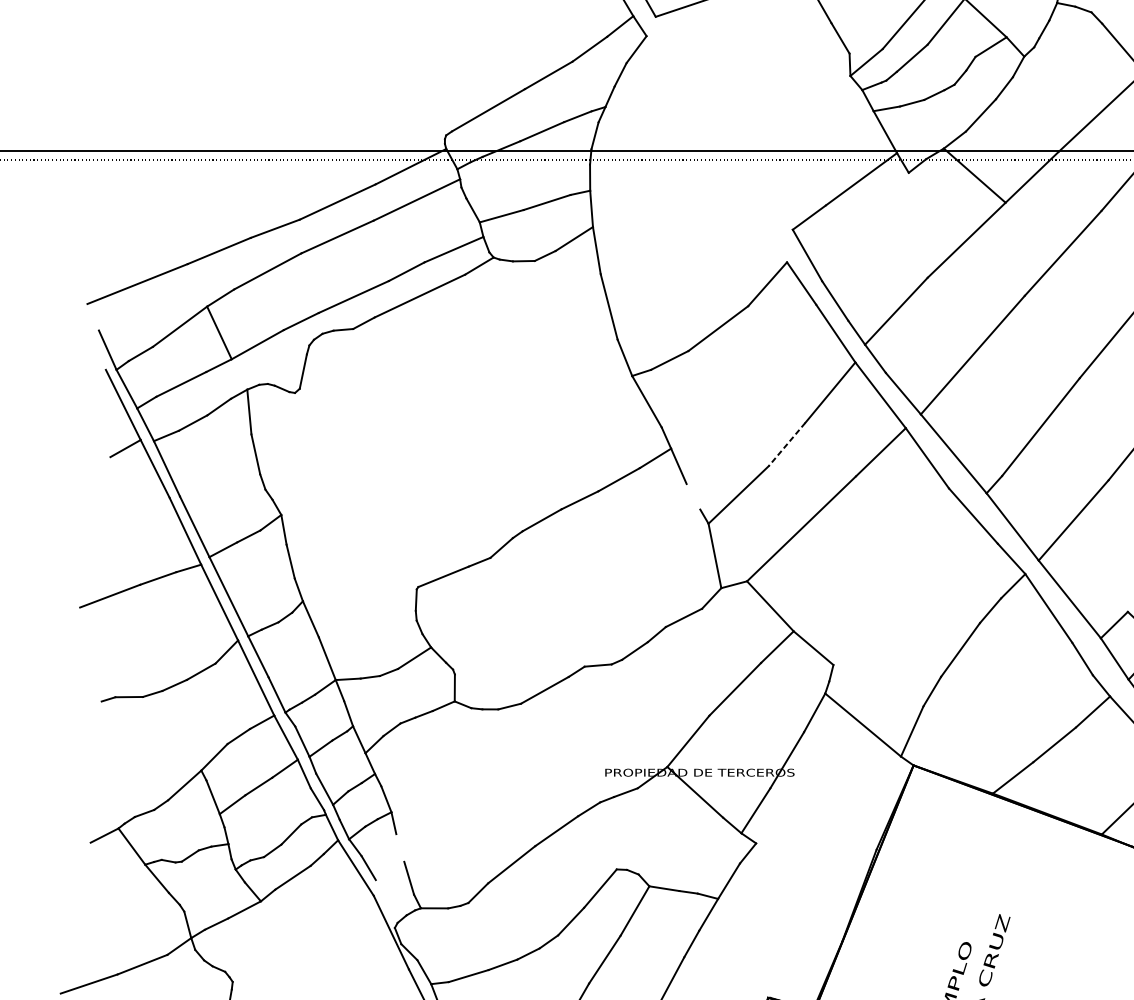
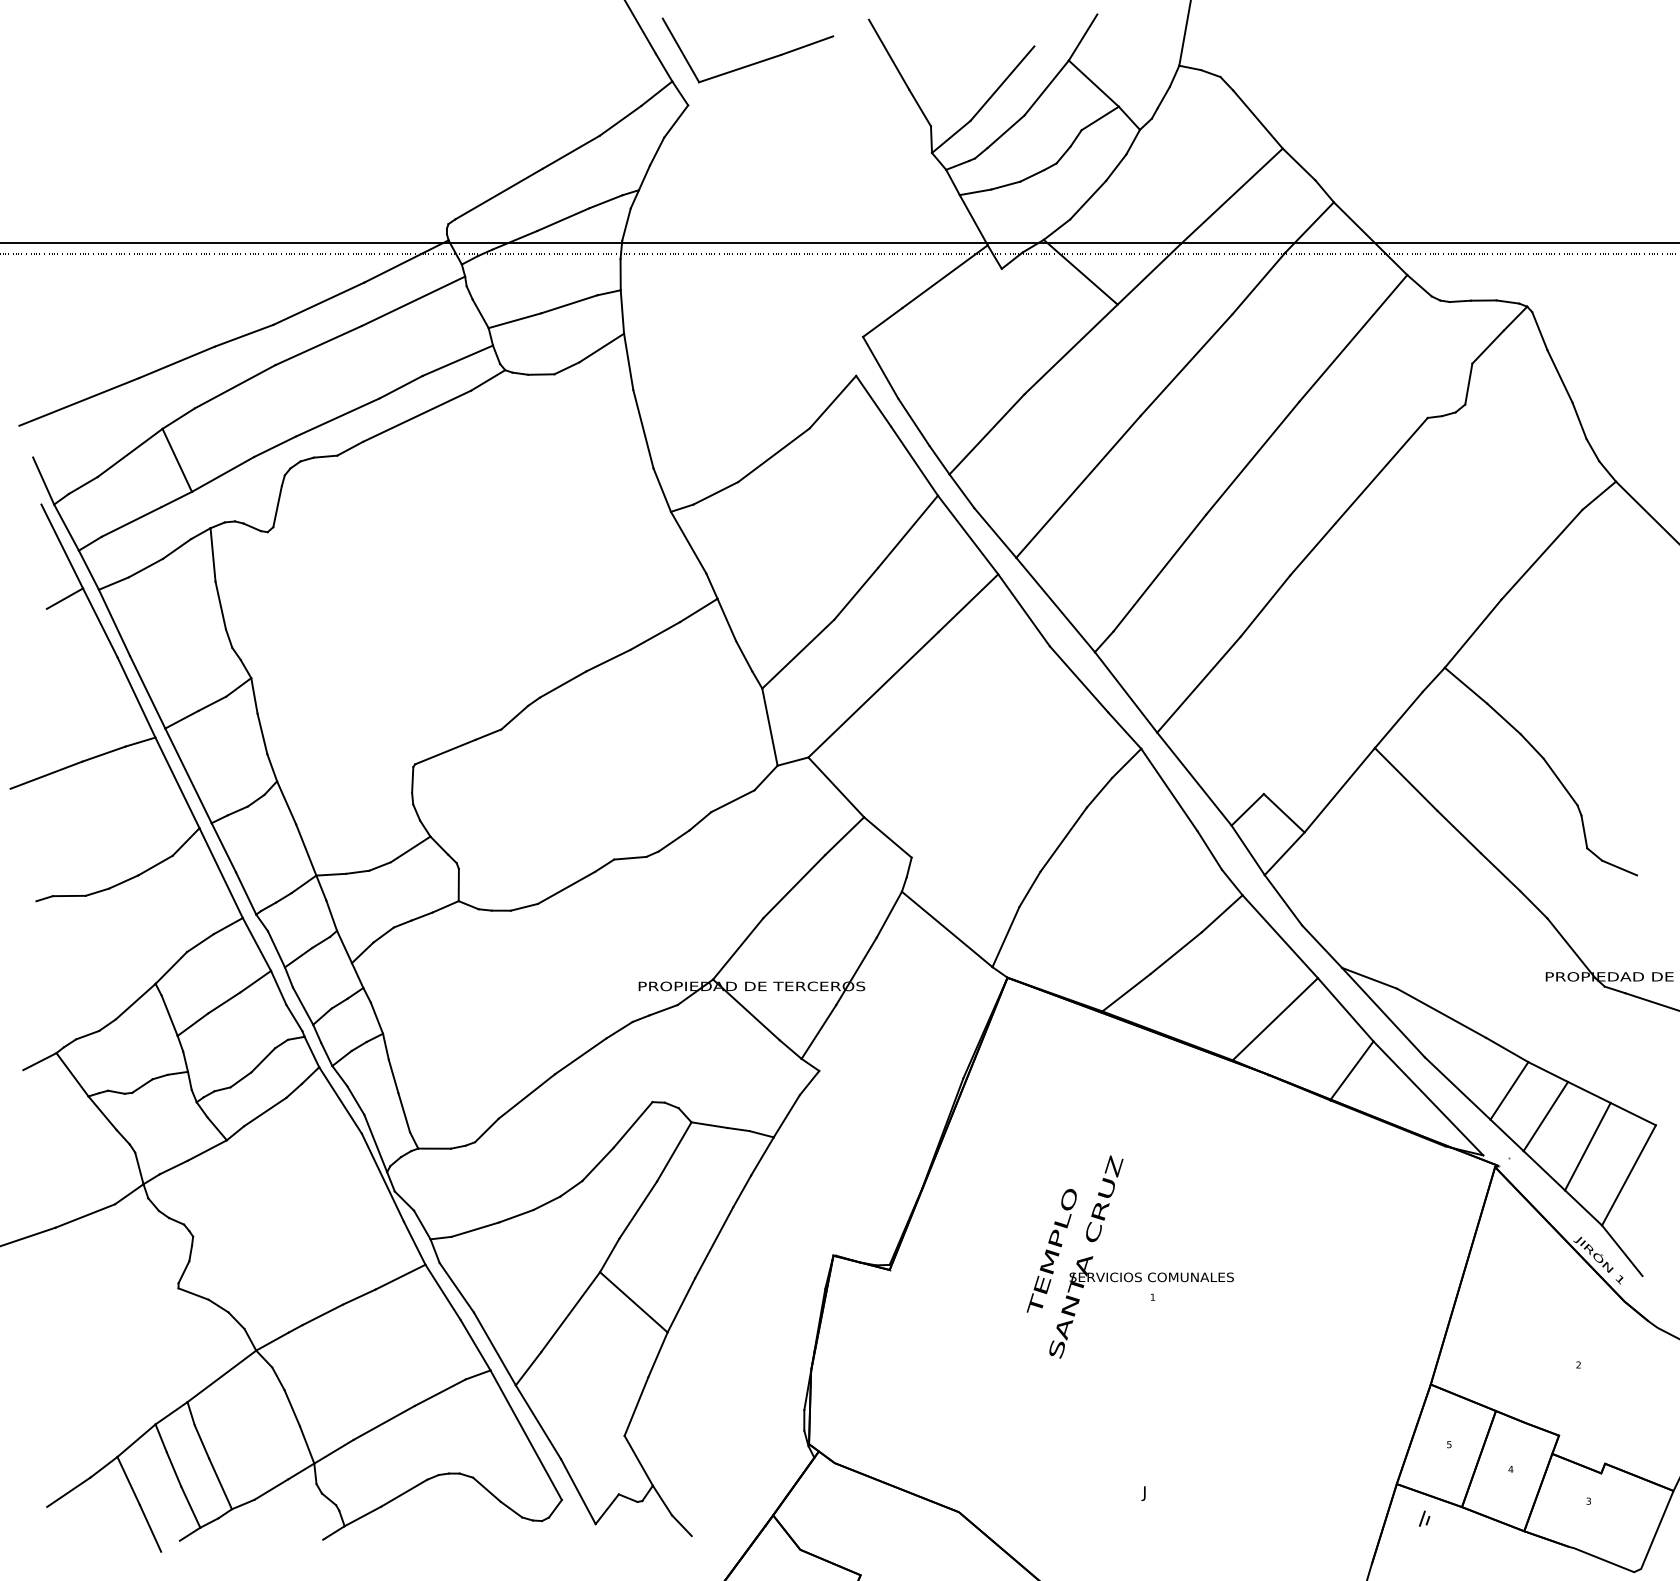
line: (787, 444) -> (856, 593), dashed -> solid
line: (693, 496) -> (744, 656), added
line: (400, 848) -> (393, 1076), added
line: (385, 904) -> (375, 1143), added

